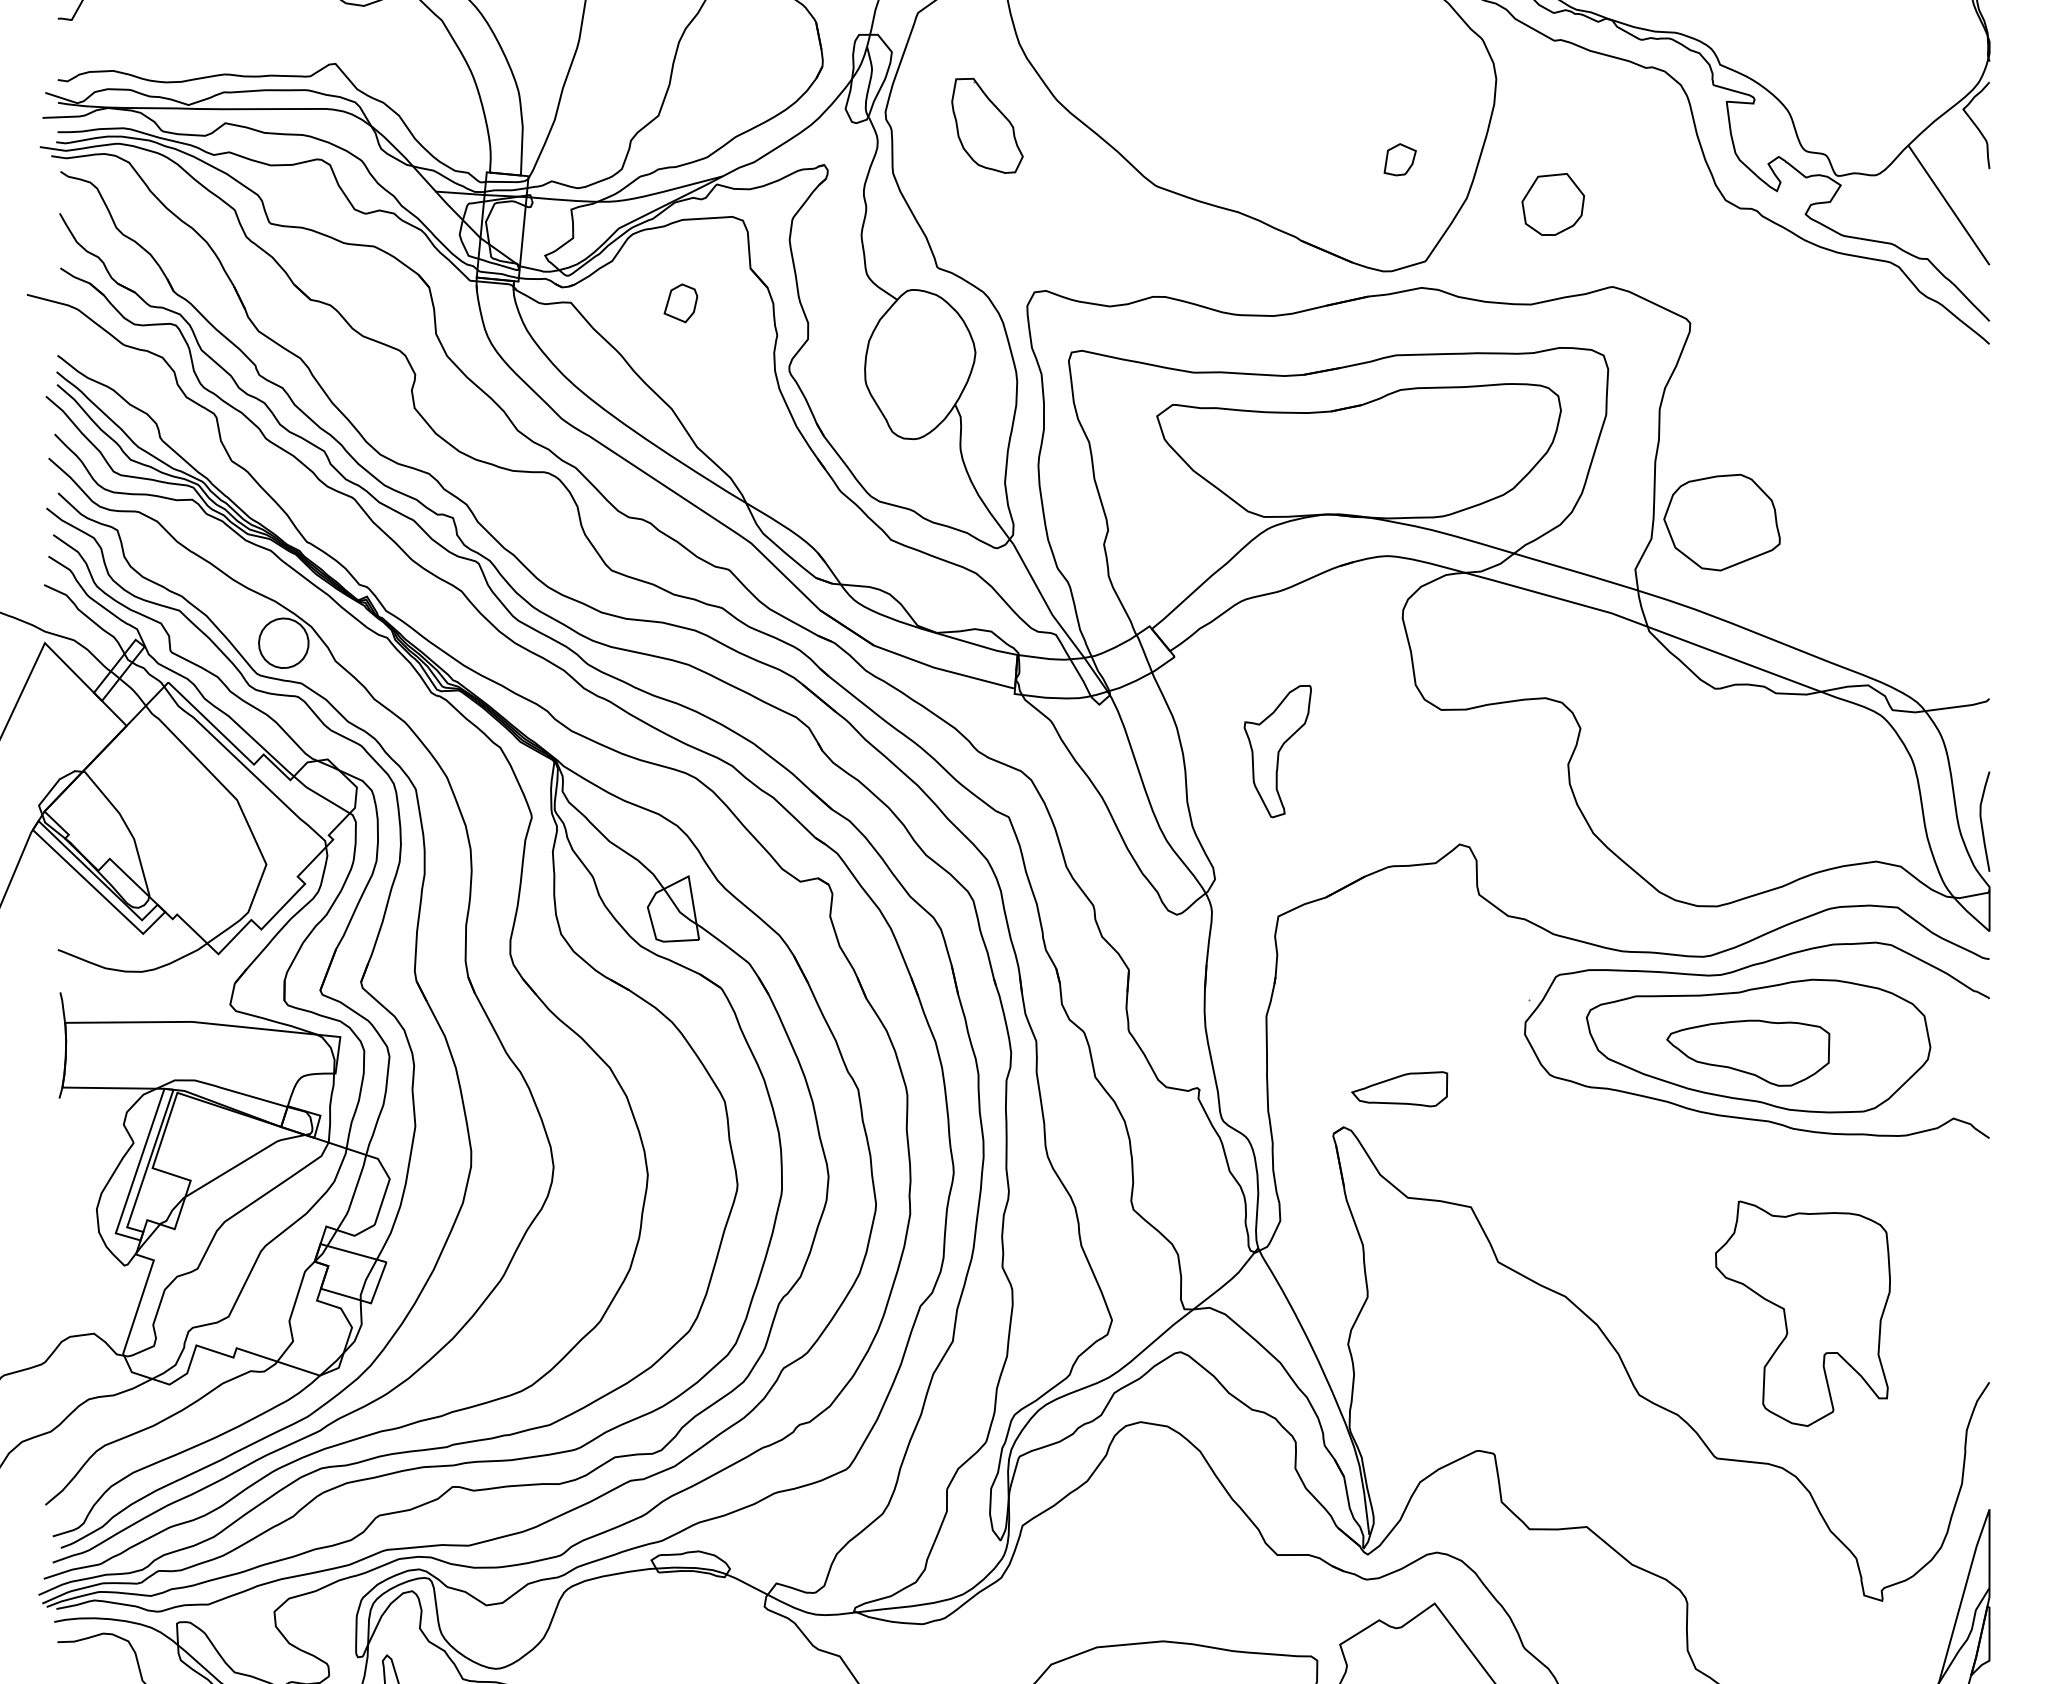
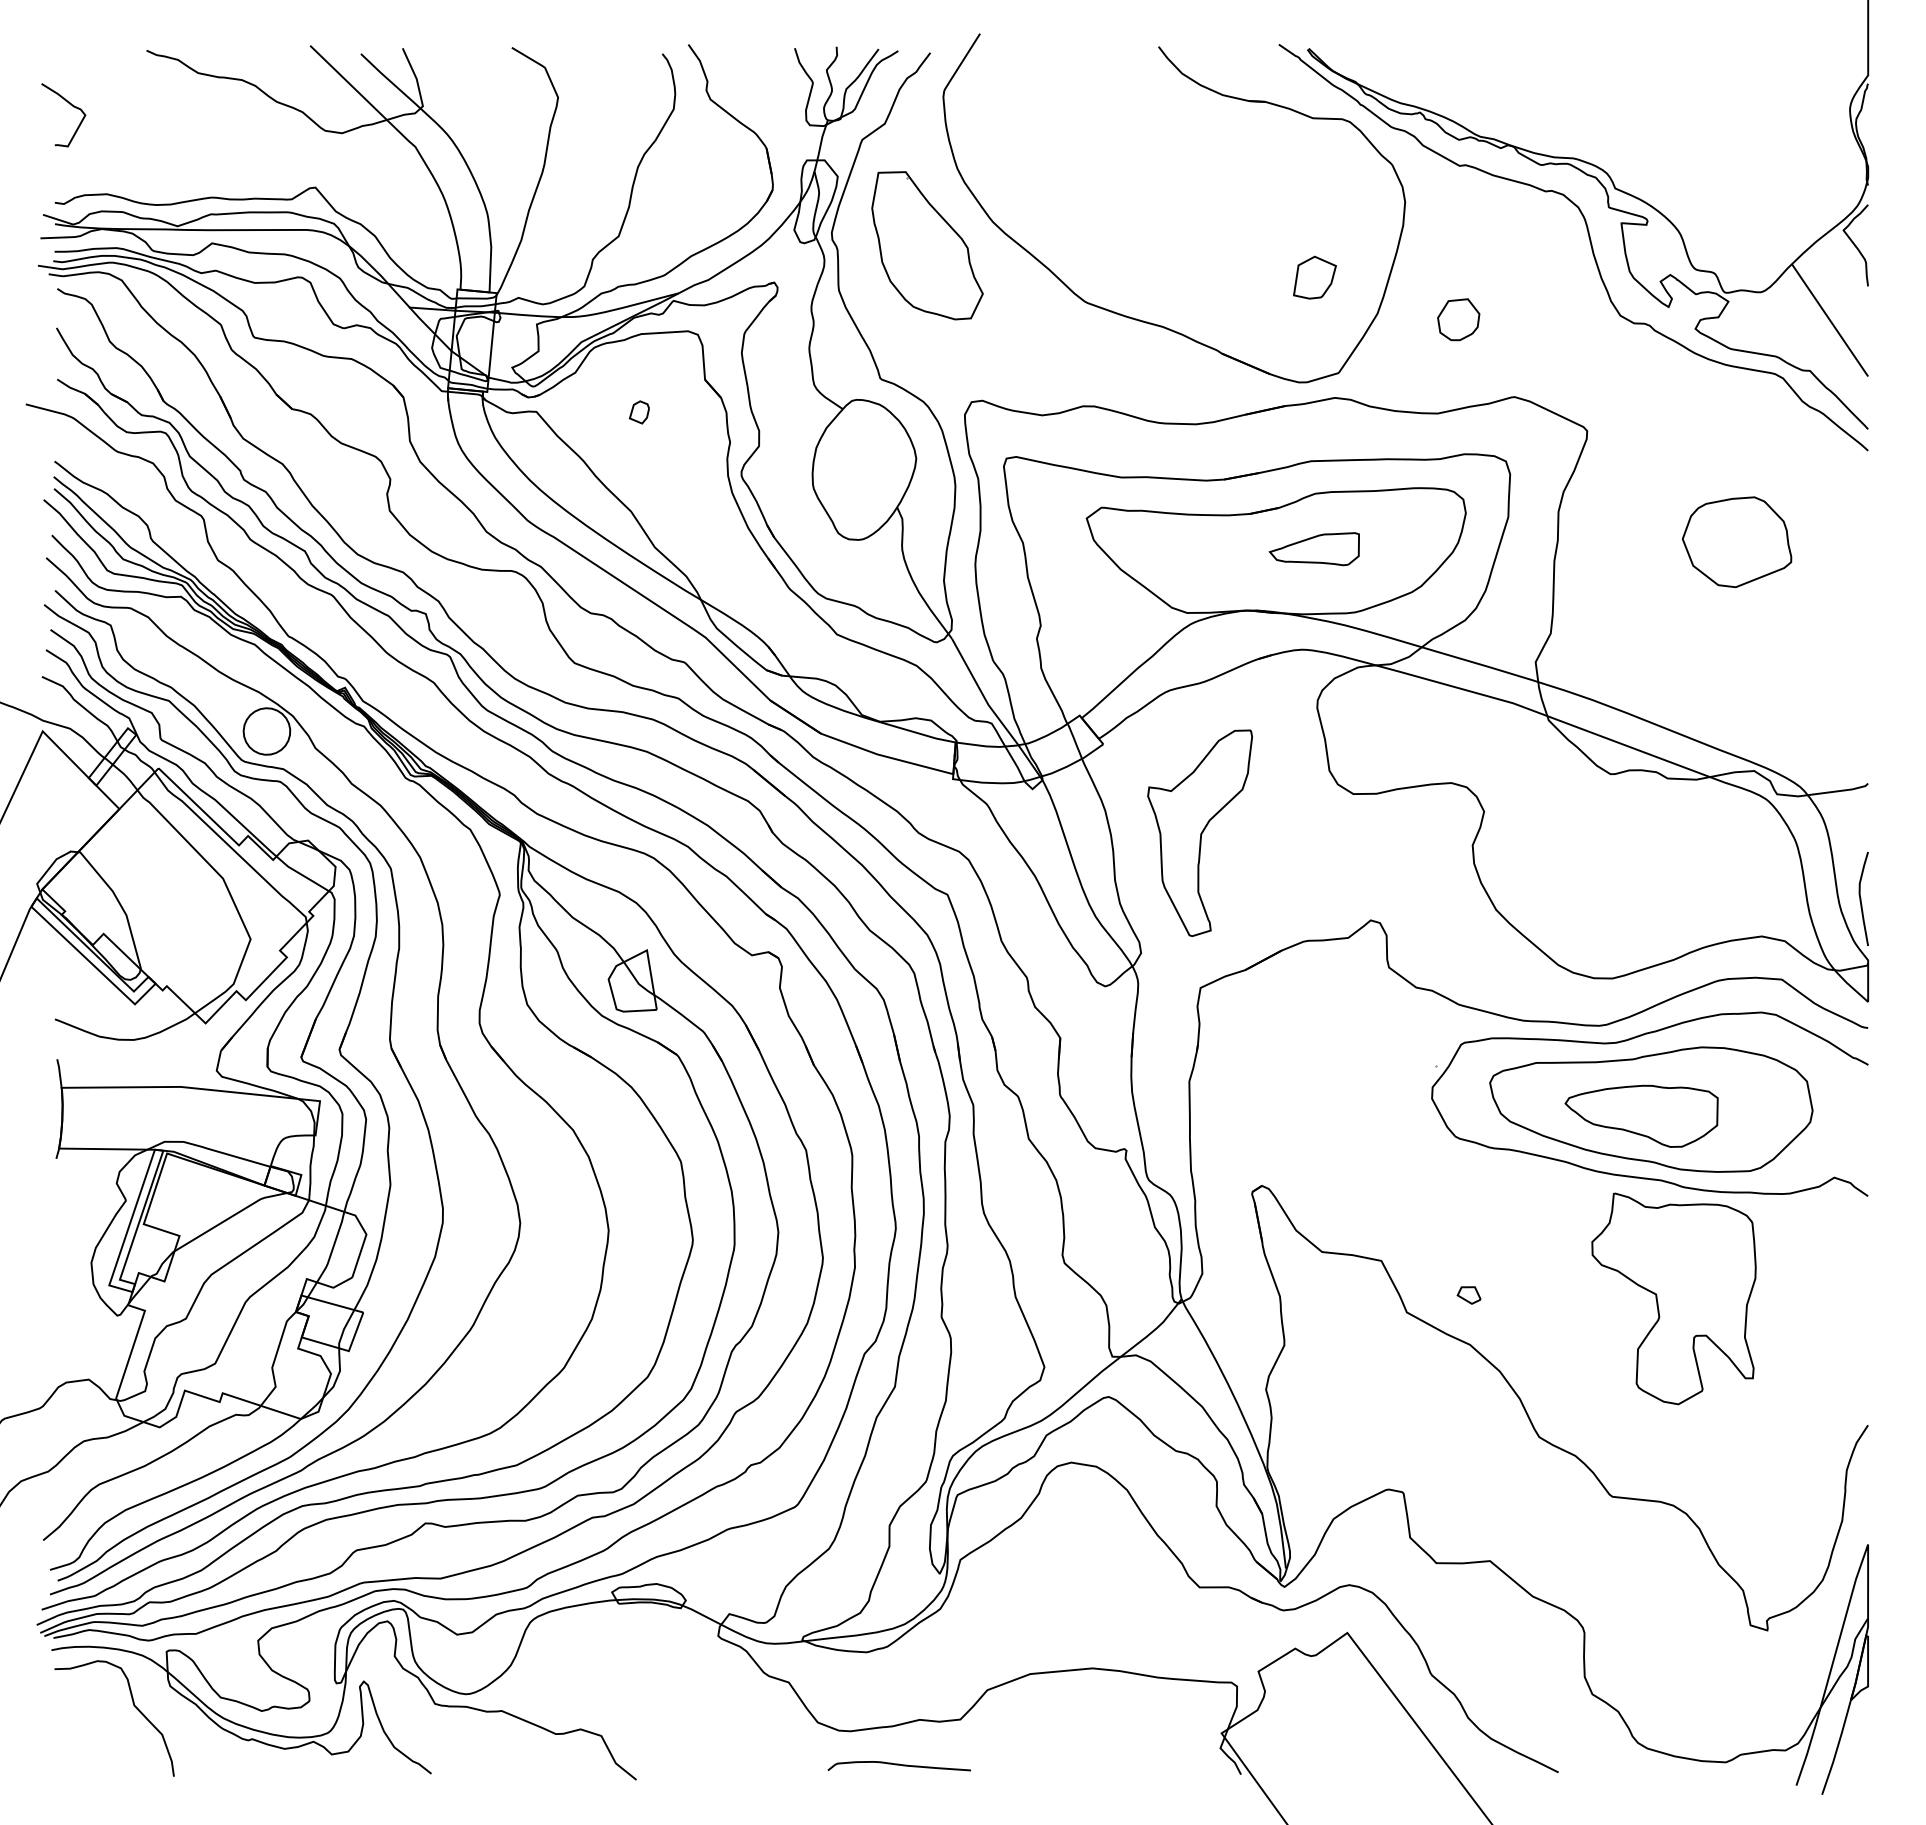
part: (987, 125) -> (927, 245), size x1.67
part: (1399, 159) -> (1314, 277), size x1.43
part: (1553, 204) -> (1458, 319), size x0.71
part: (679, 303) -> (638, 412), size x0.62
part: (1721, 522) -> (1736, 542), moved
part: (1277, 750) -> (1199, 832), size x1.67
part: (1398, 1089) -> (1313, 549), moved
part: (1563, 1244) -> (1468, 1295), added
part: (1802, 1313) -> (1673, 1298), moved

